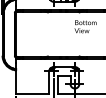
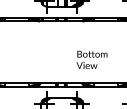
text: (85, 26) -> (91, 59), moved

